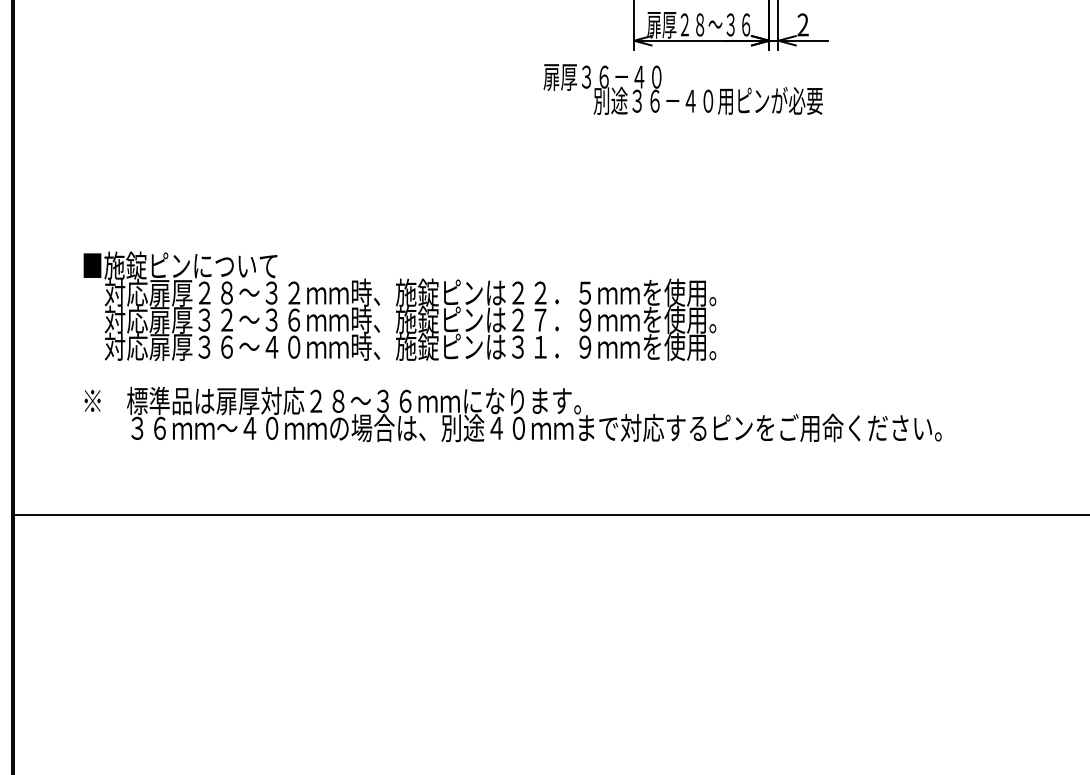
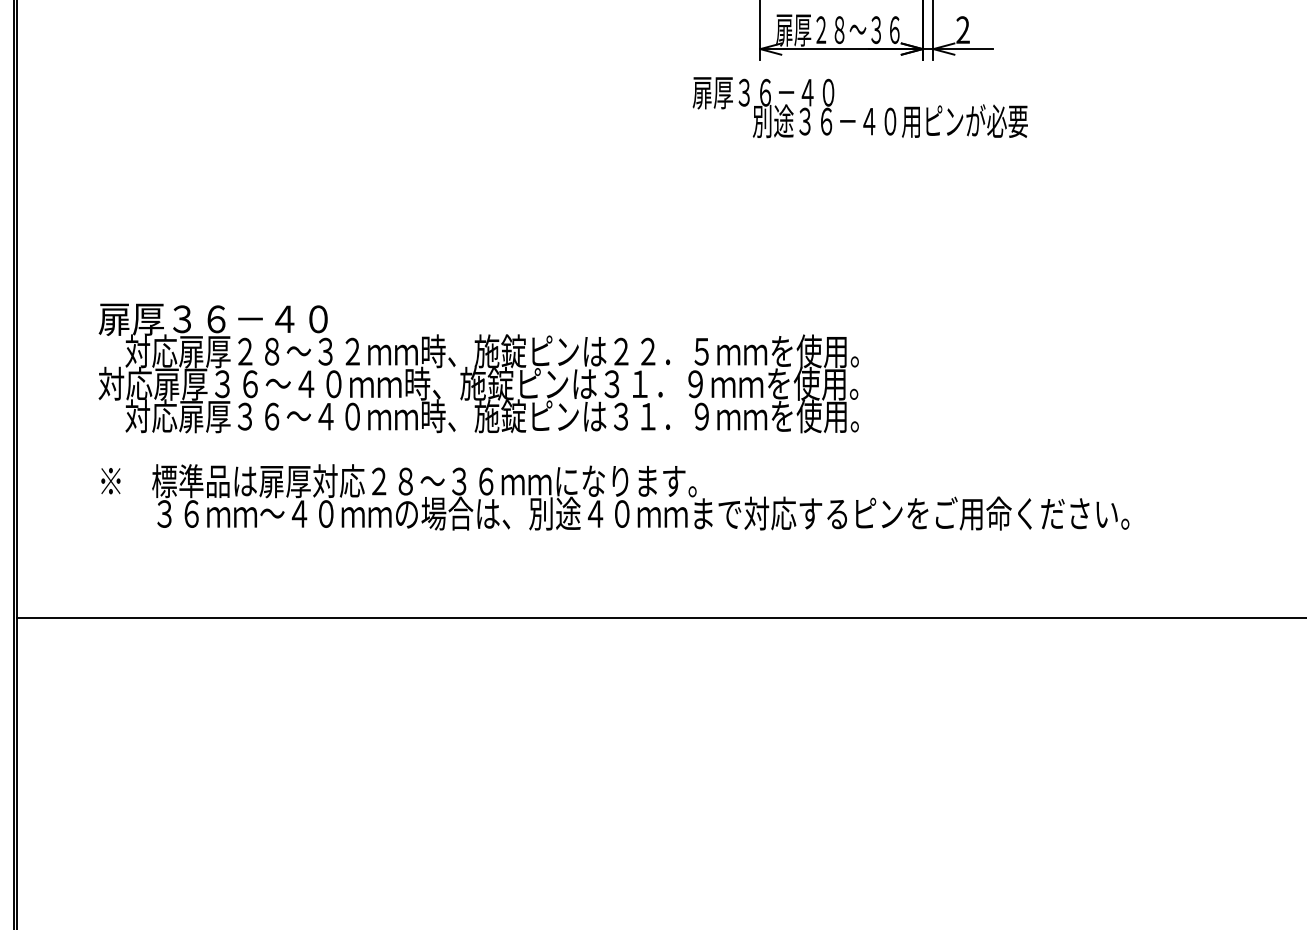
text: (682, 89) -> (859, 107), moved
text: (179, 265) -> (215, 318), ■施錠ピンについて -> 扉厚３６－４０
text: (399, 319) -> (478, 383), 対応扉厚３２～３６ｍｍ時、施錠ピンは２７．９ｍｍを使用。 -> 対応扉厚３６～４０ｍｍ時、施錠ピンは３１．９ｍｍを使用。

